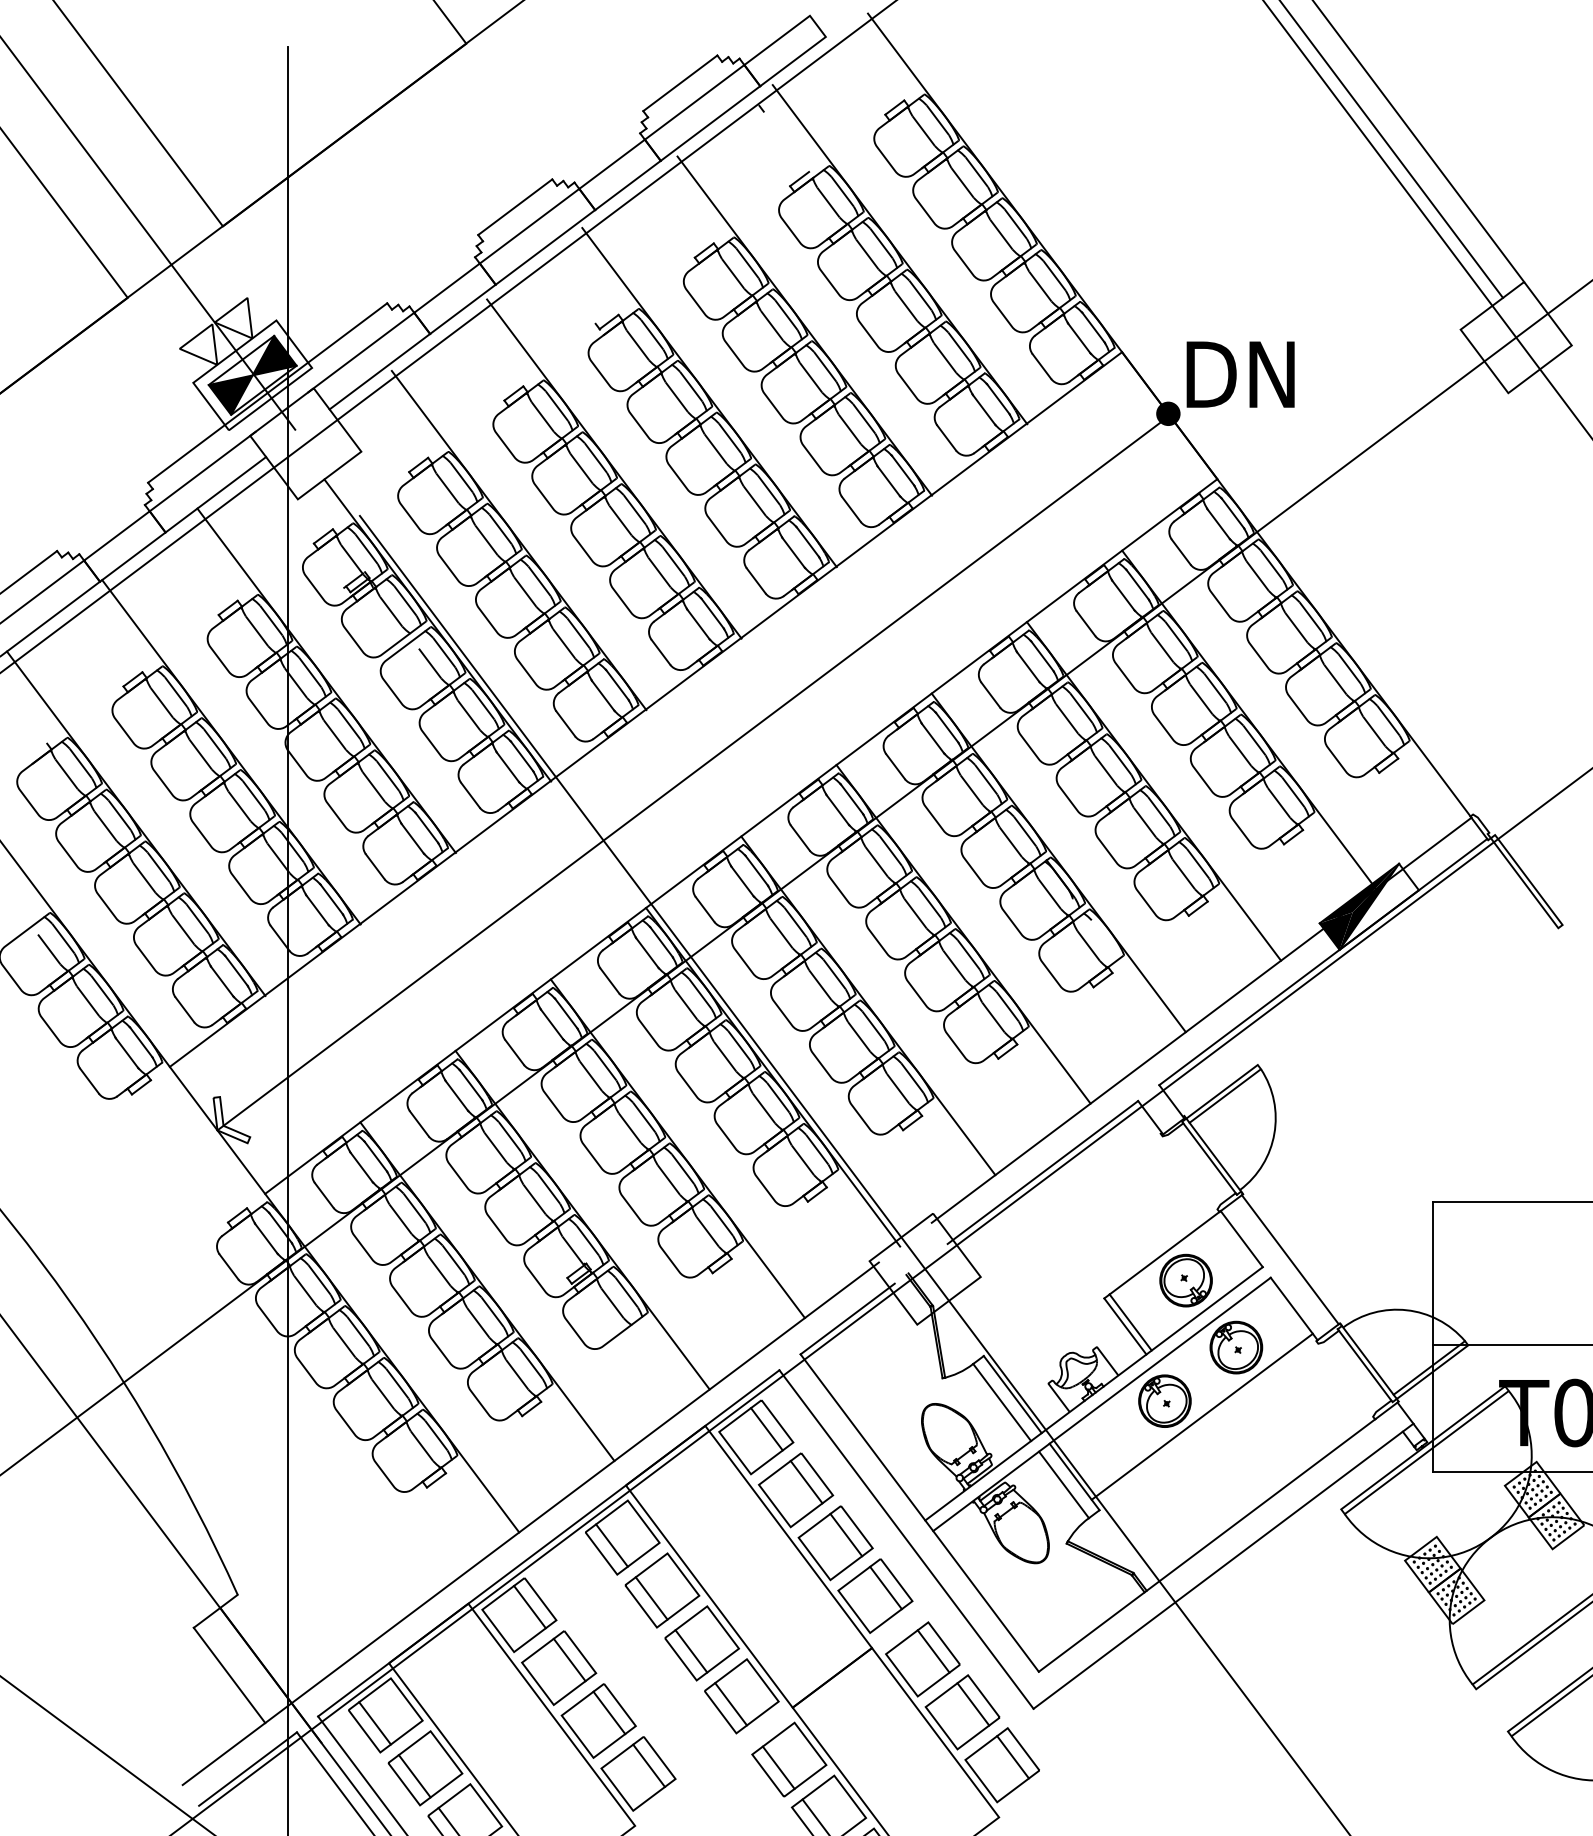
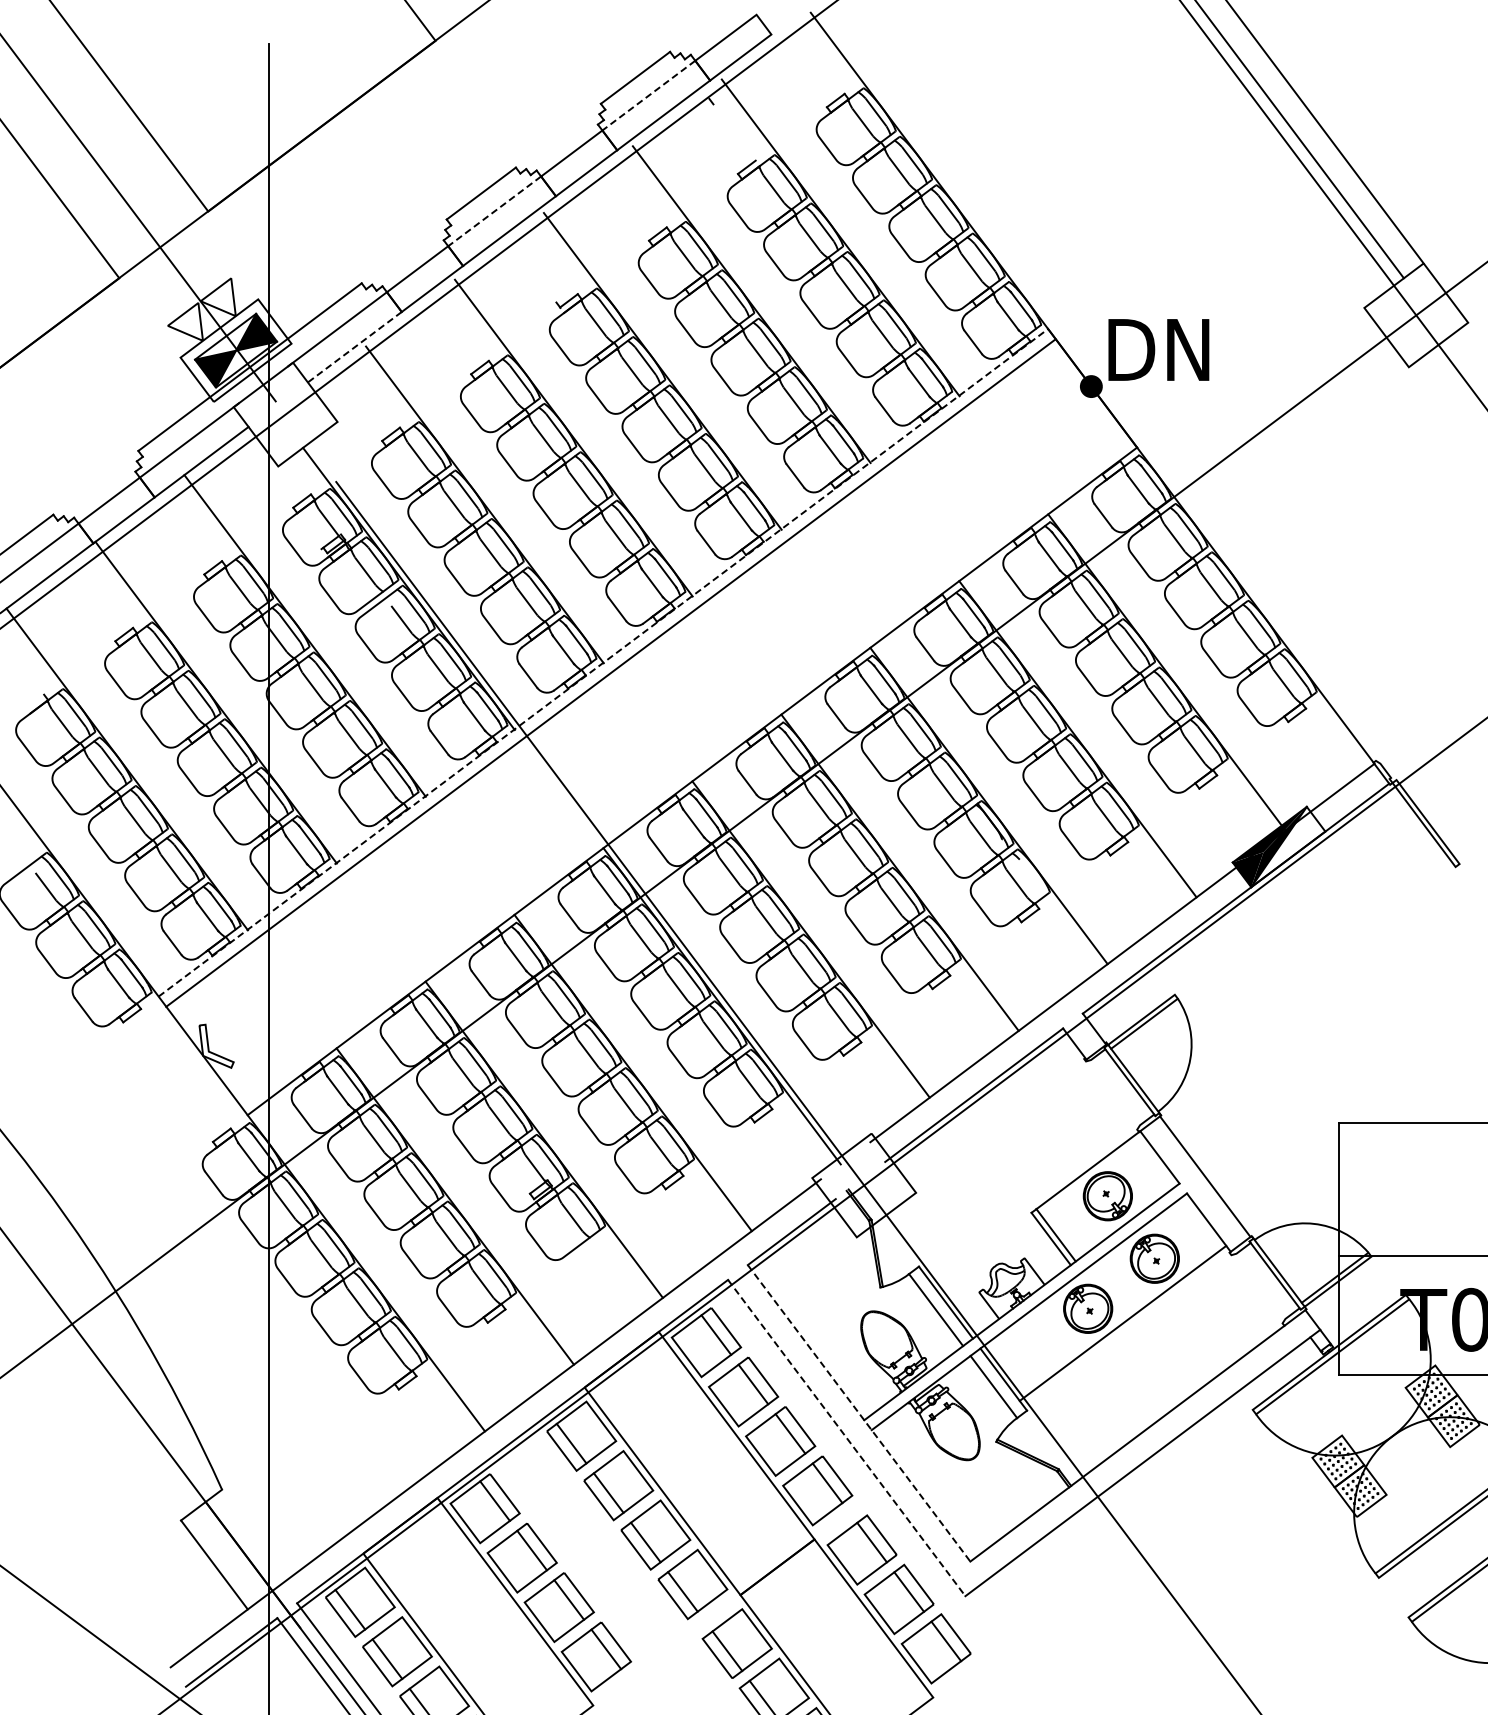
line: (694, 102) -> (648, 95), solid -> dashed
line: (529, 226) -> (494, 211), solid -> dashed
line: (379, 371) -> (354, 347), solid -> dashed
line: (646, 709) -> (603, 662), solid -> dashed
line: (693, 772) -> (610, 672), moved
line: (920, 1513) -> (859, 1413), solid -> dashed
line: (906, 1540) -> (846, 1438), solid -> dashed

